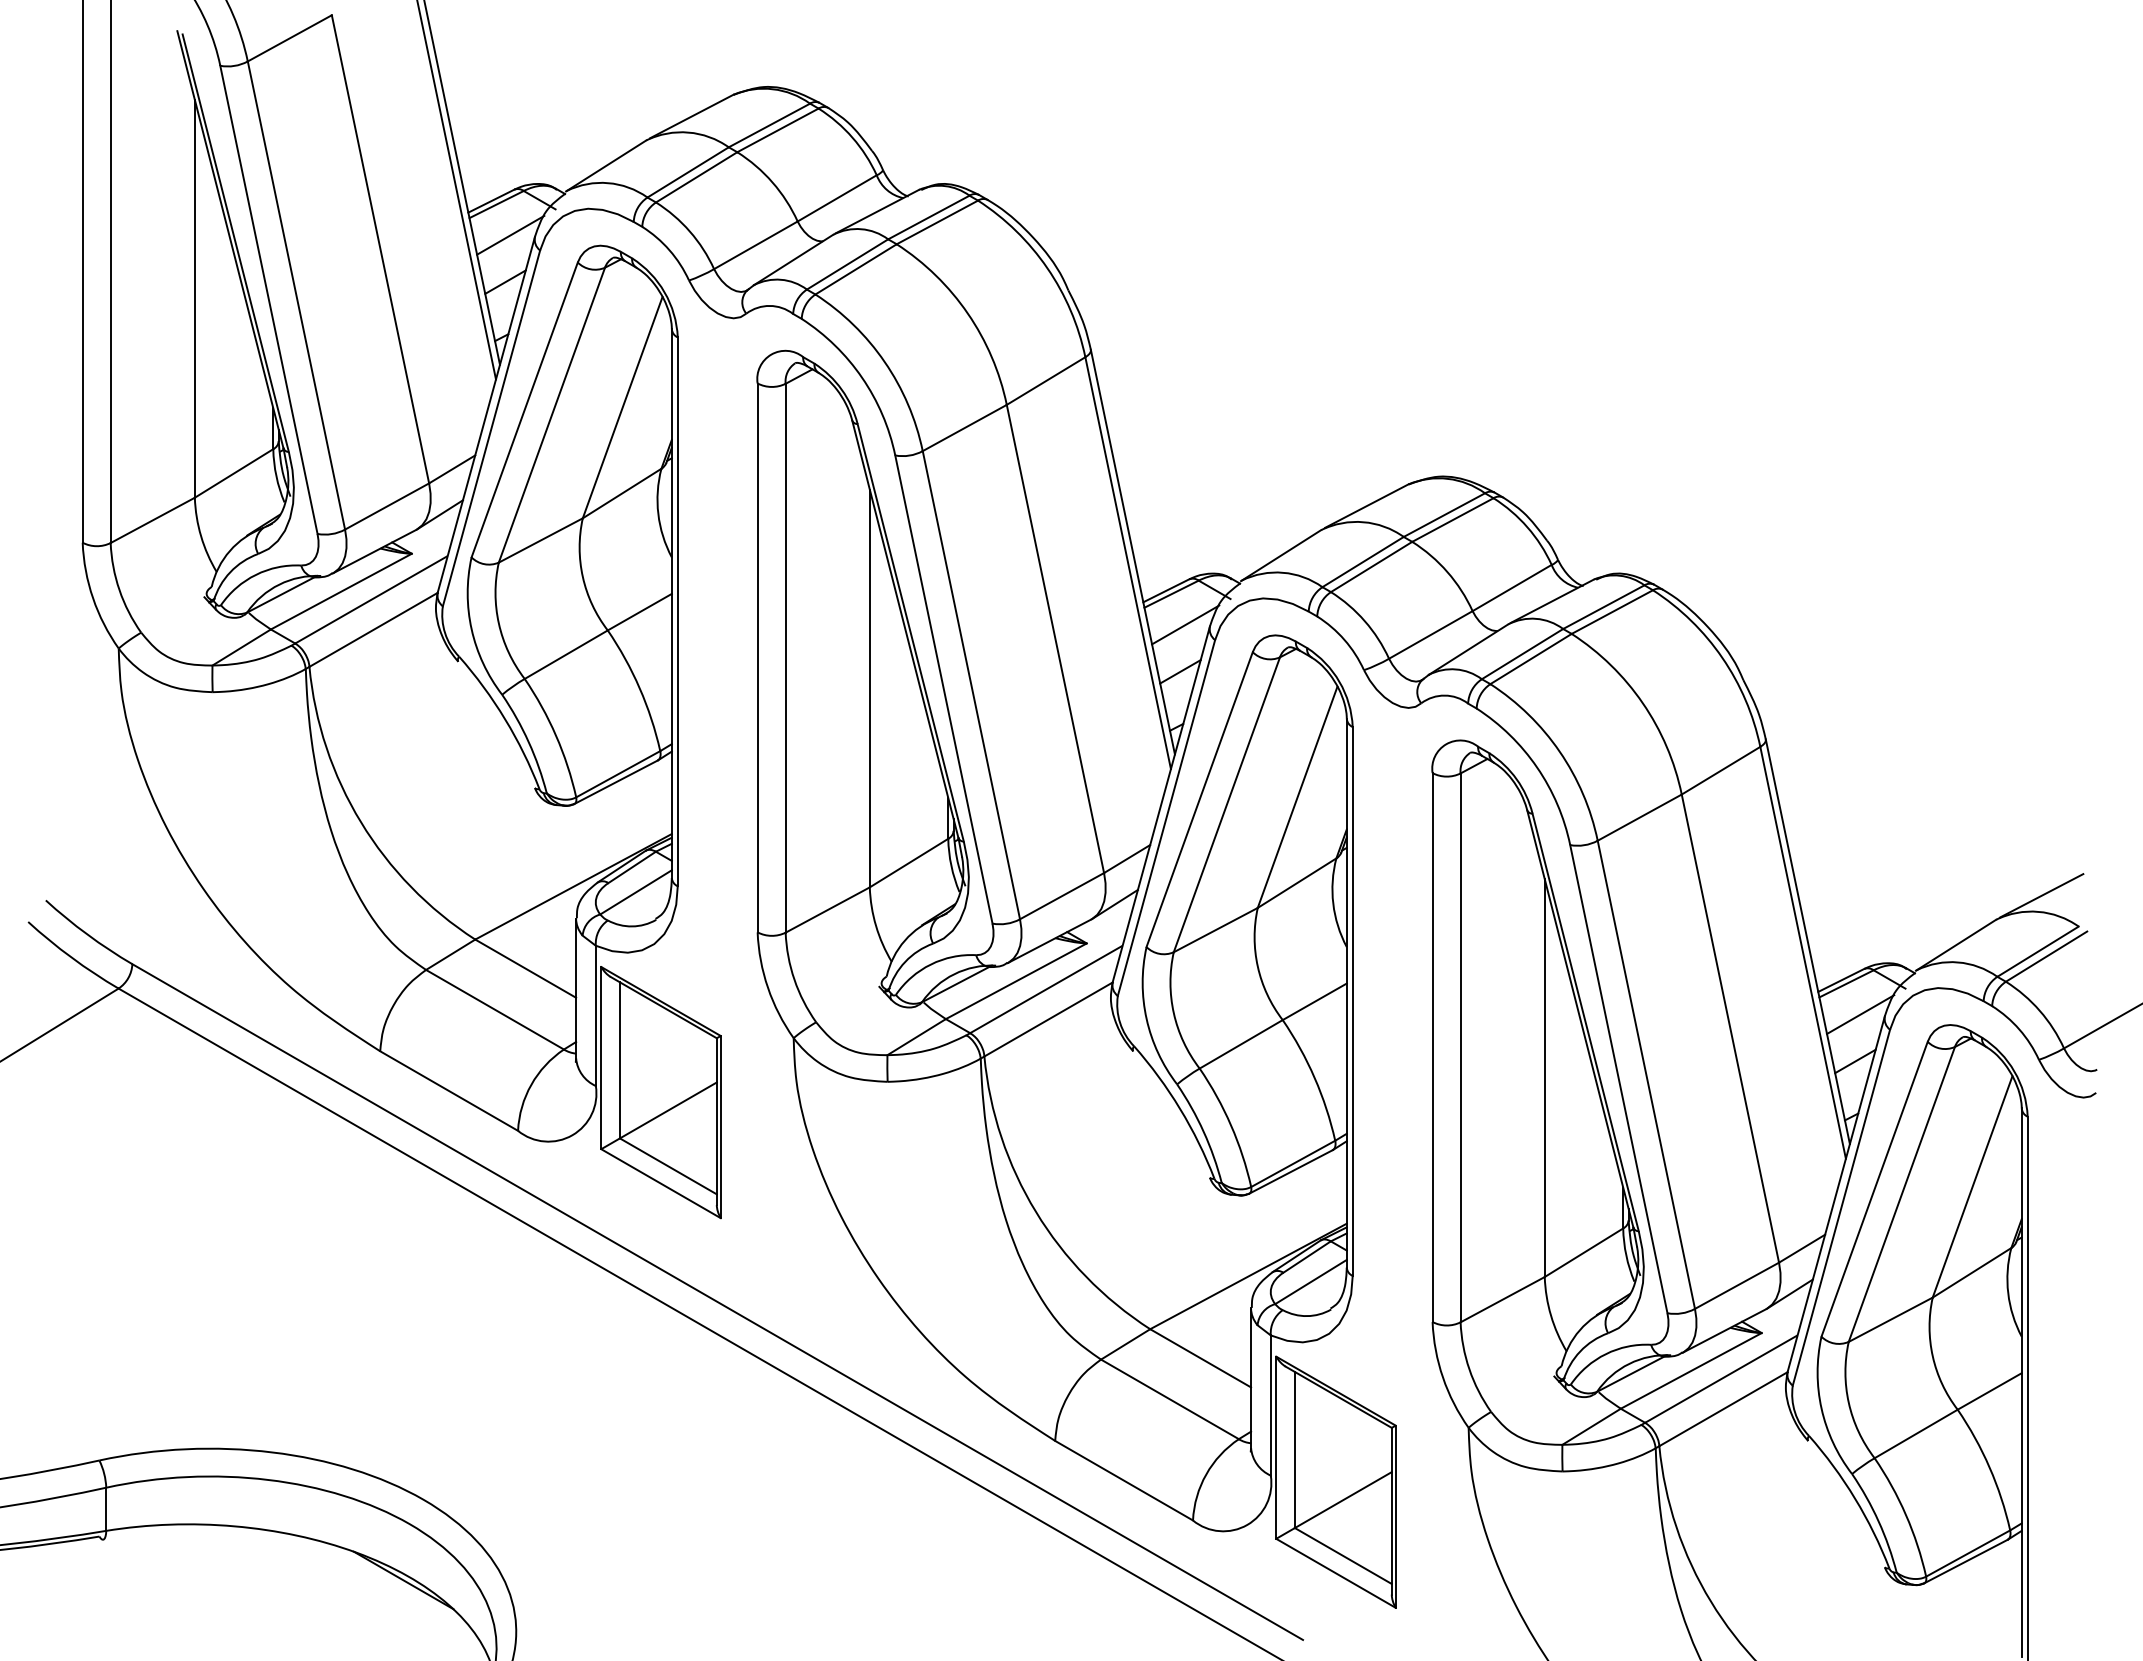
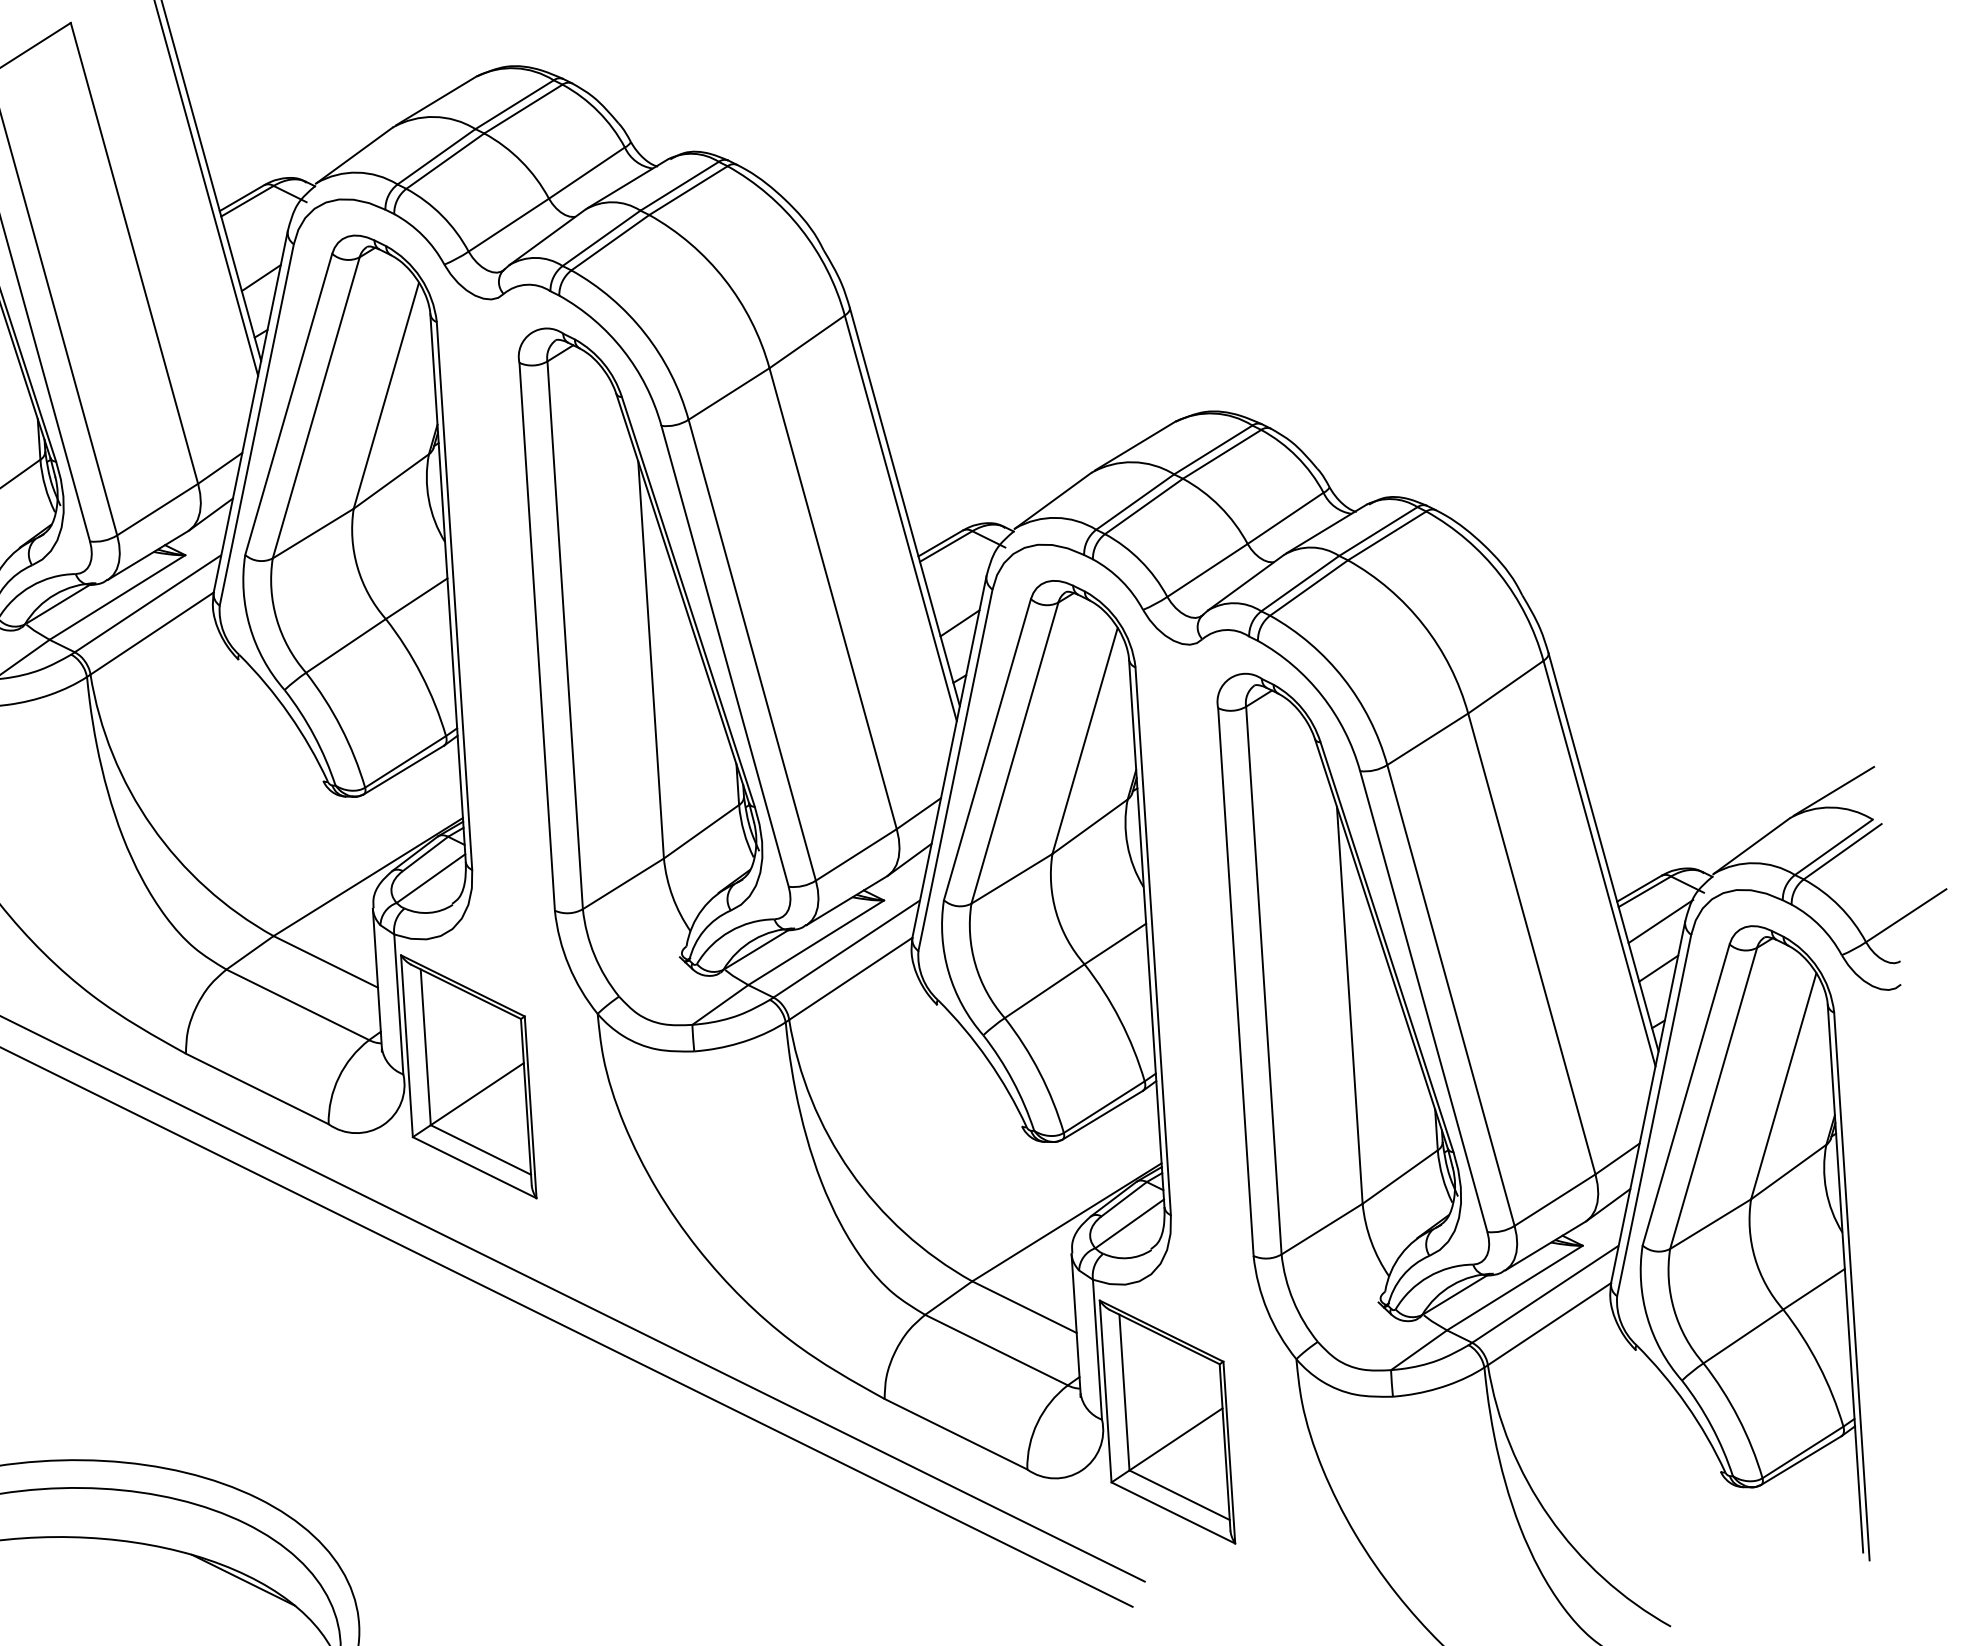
line: (510, 234) -> (263, 230), removed
line: (1185, 624) -> (962, 575), removed

